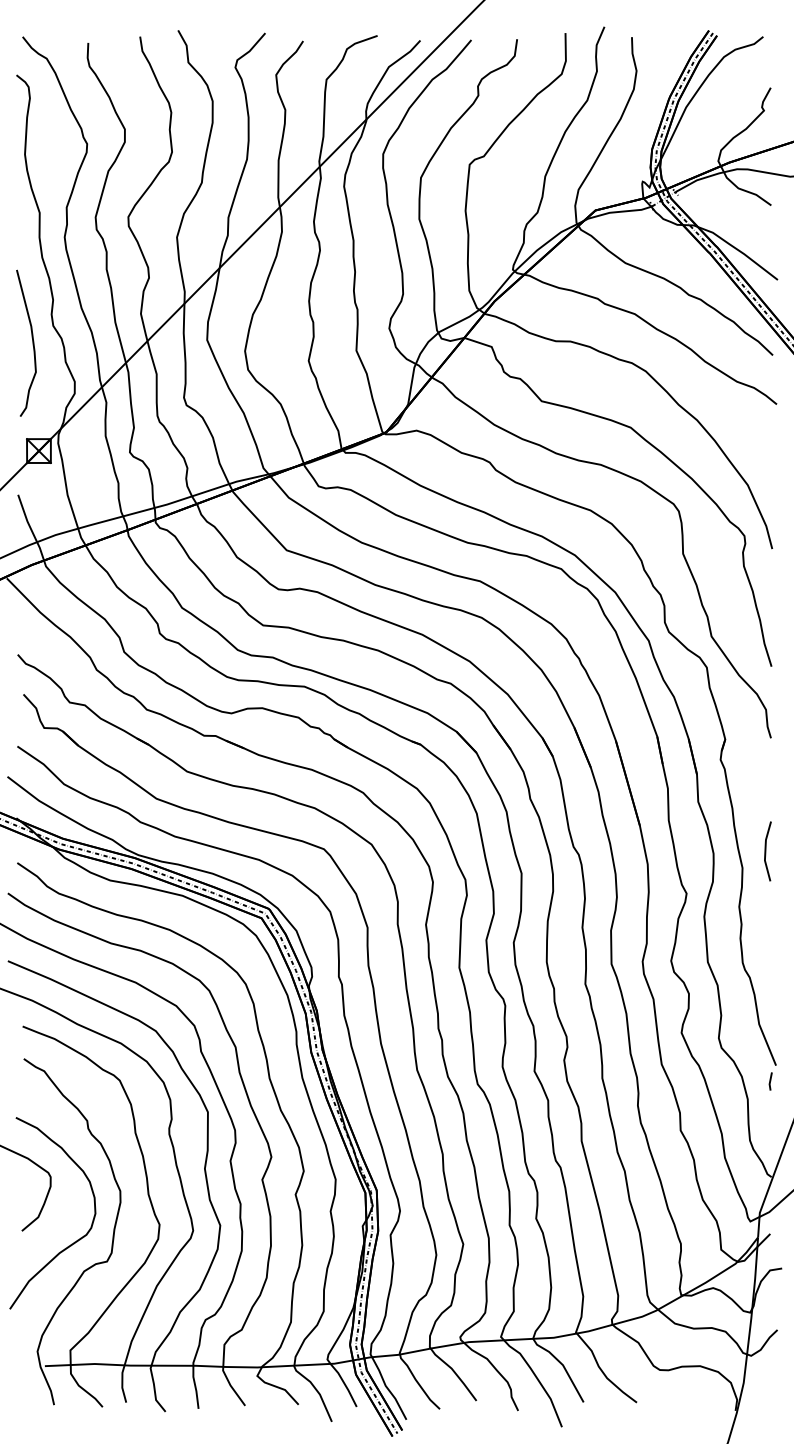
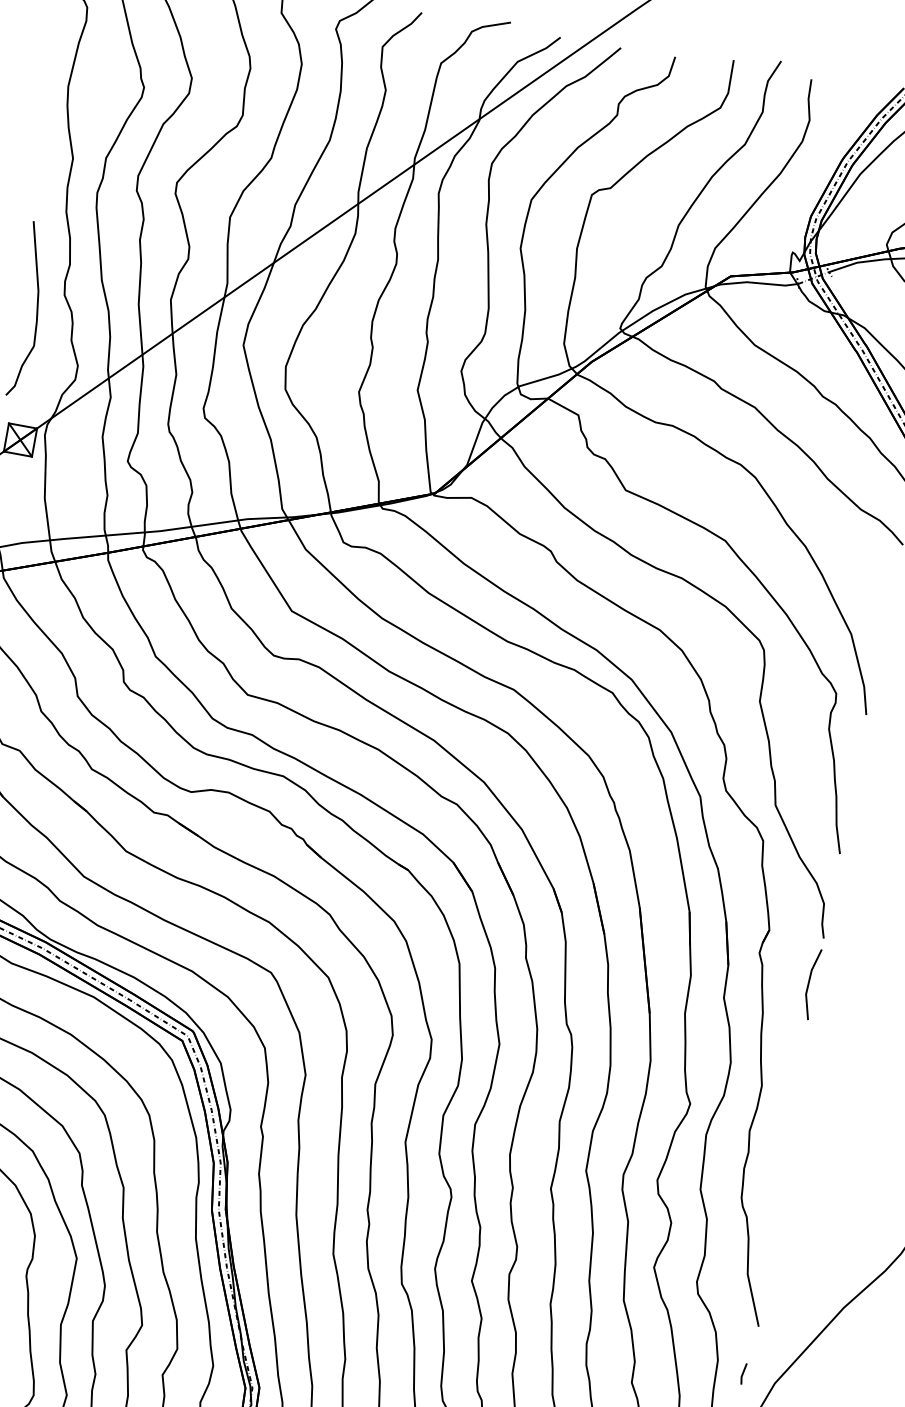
line: (766, 851) -> (809, 983), moved
line: (770, 1081) -> (743, 1373), moved

